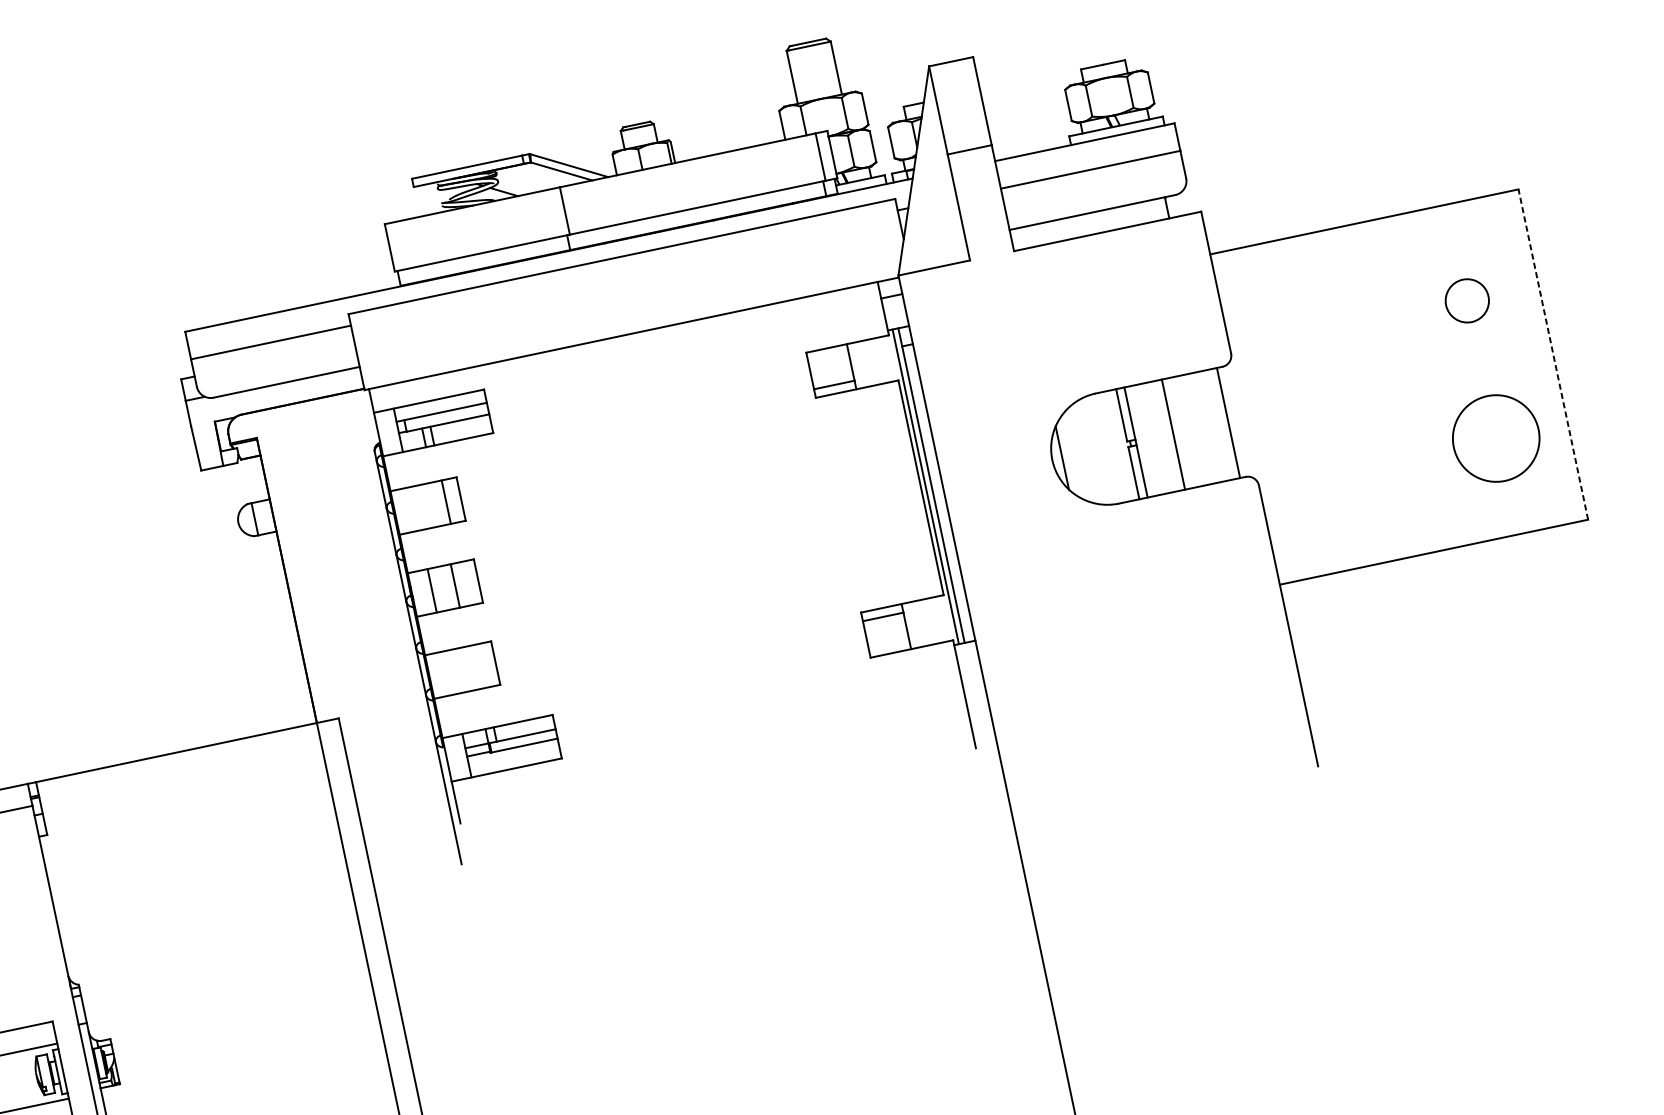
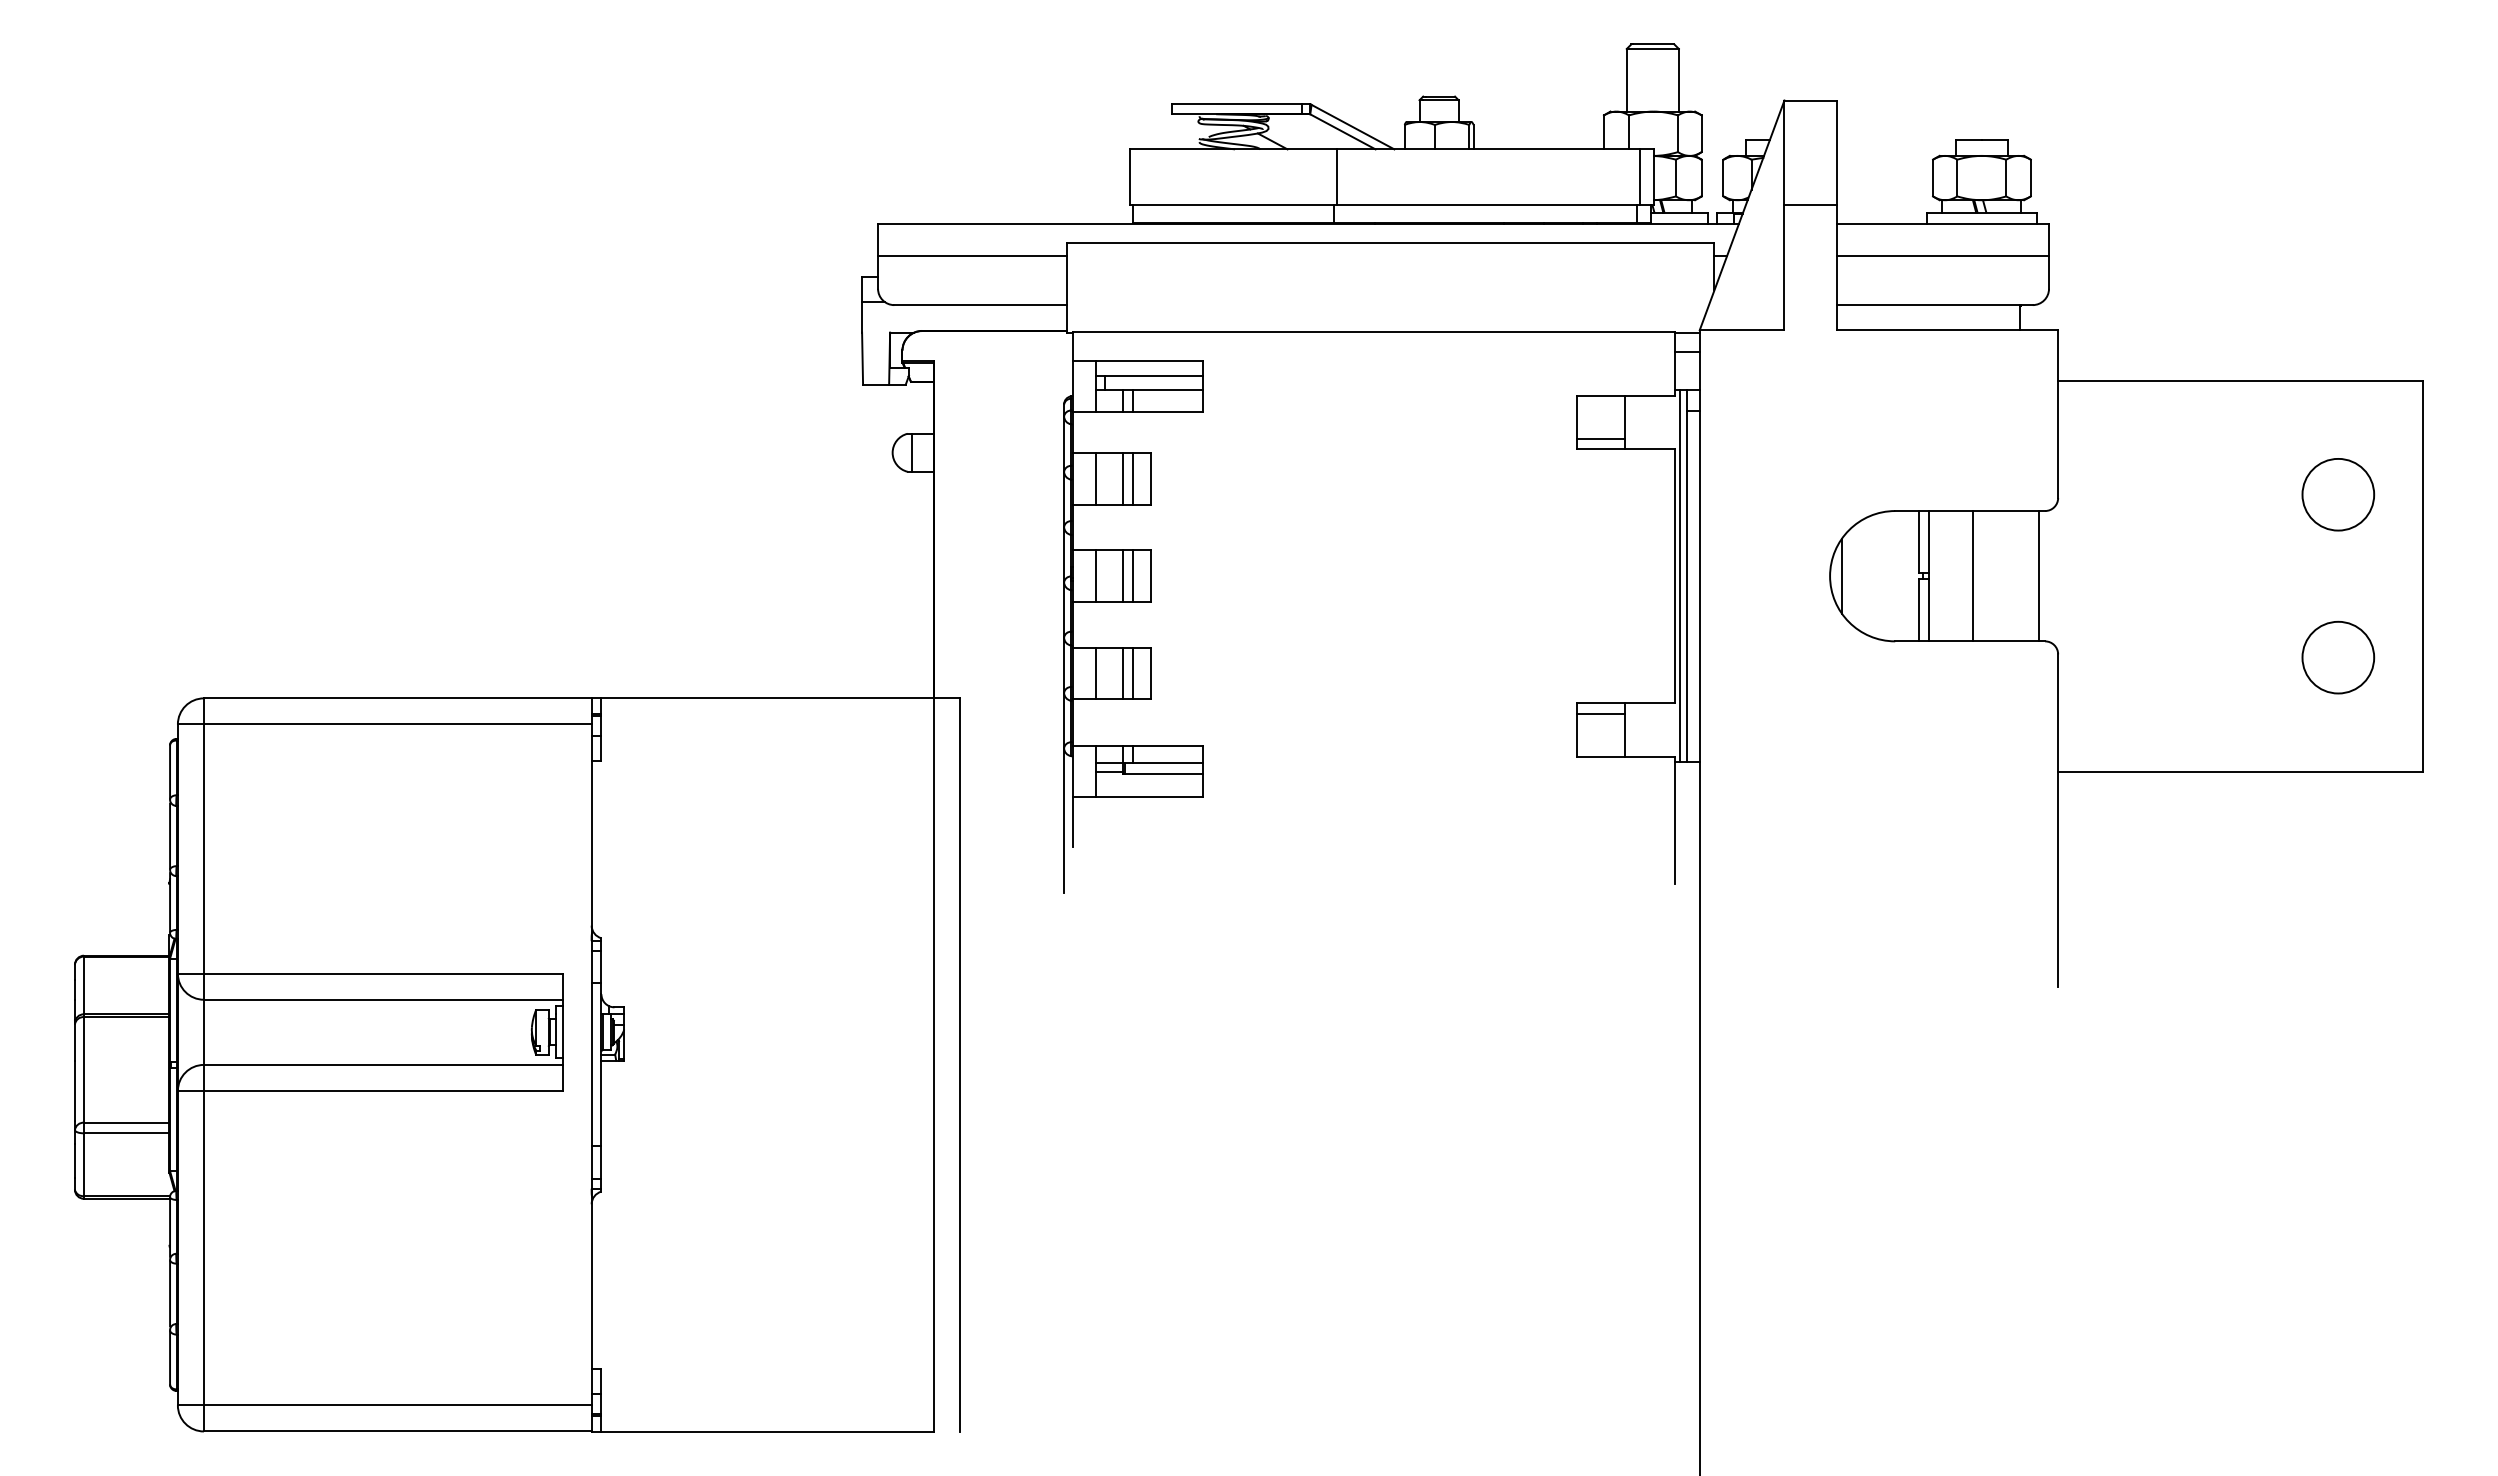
circle: (1467, 300) -> (2338, 494), size x1.43
line: (1553, 353) -> (2423, 575), dashed -> solid
circle: (1496, 438) -> (2338, 657), size x0.71
line: (438, 503) -> (1123, 478), added
line: (415, 508) -> (1096, 478), added
line: (463, 583) -> (1133, 575), added
line: (481, 666) -> (1133, 673), added
line: (472, 668) -> (1123, 673), added
line: (449, 672) -> (1096, 673), added

